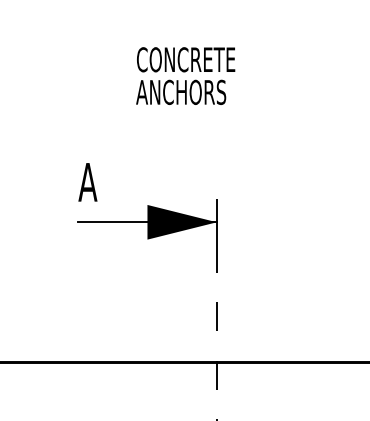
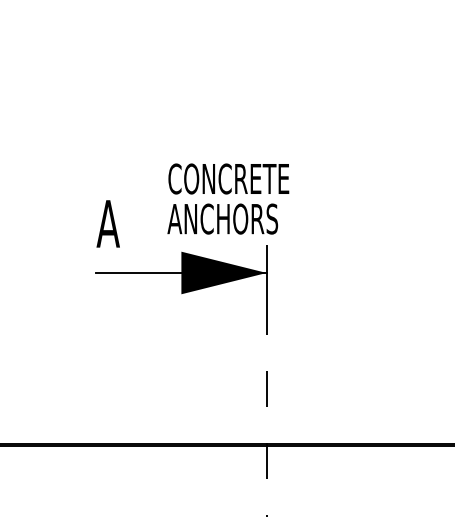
text: (185, 75) -> (228, 198), moved

